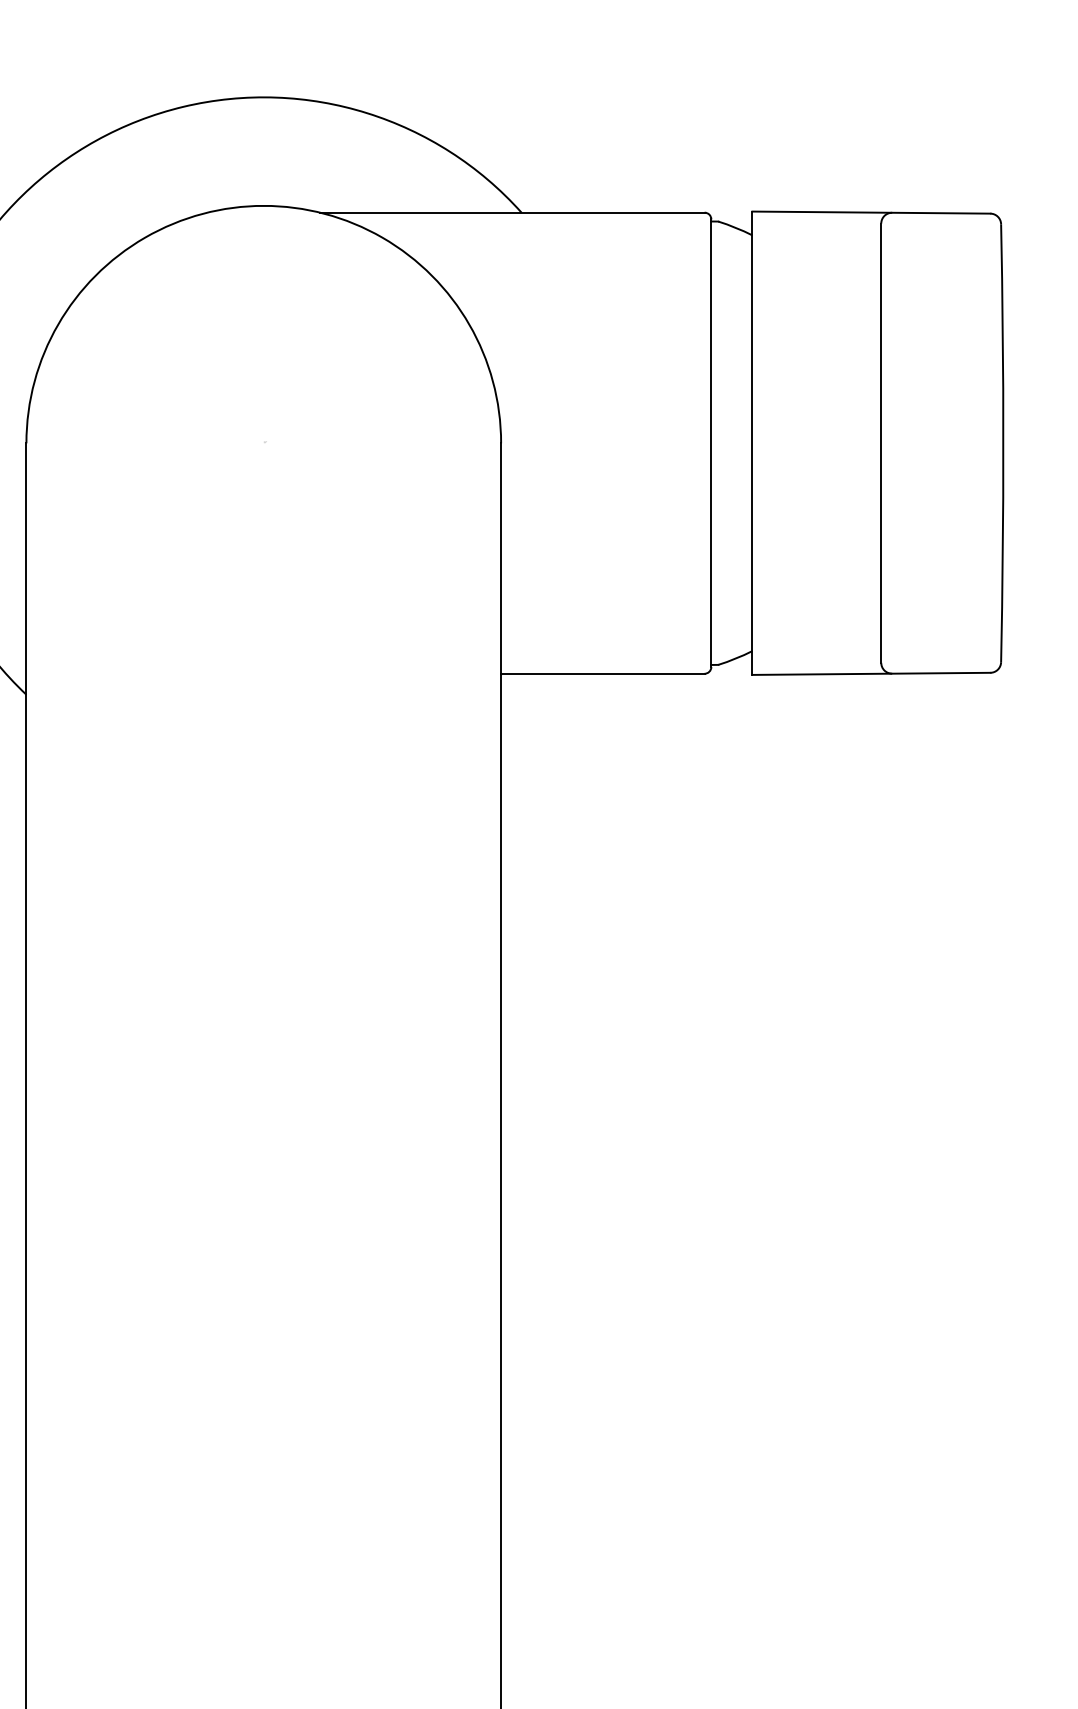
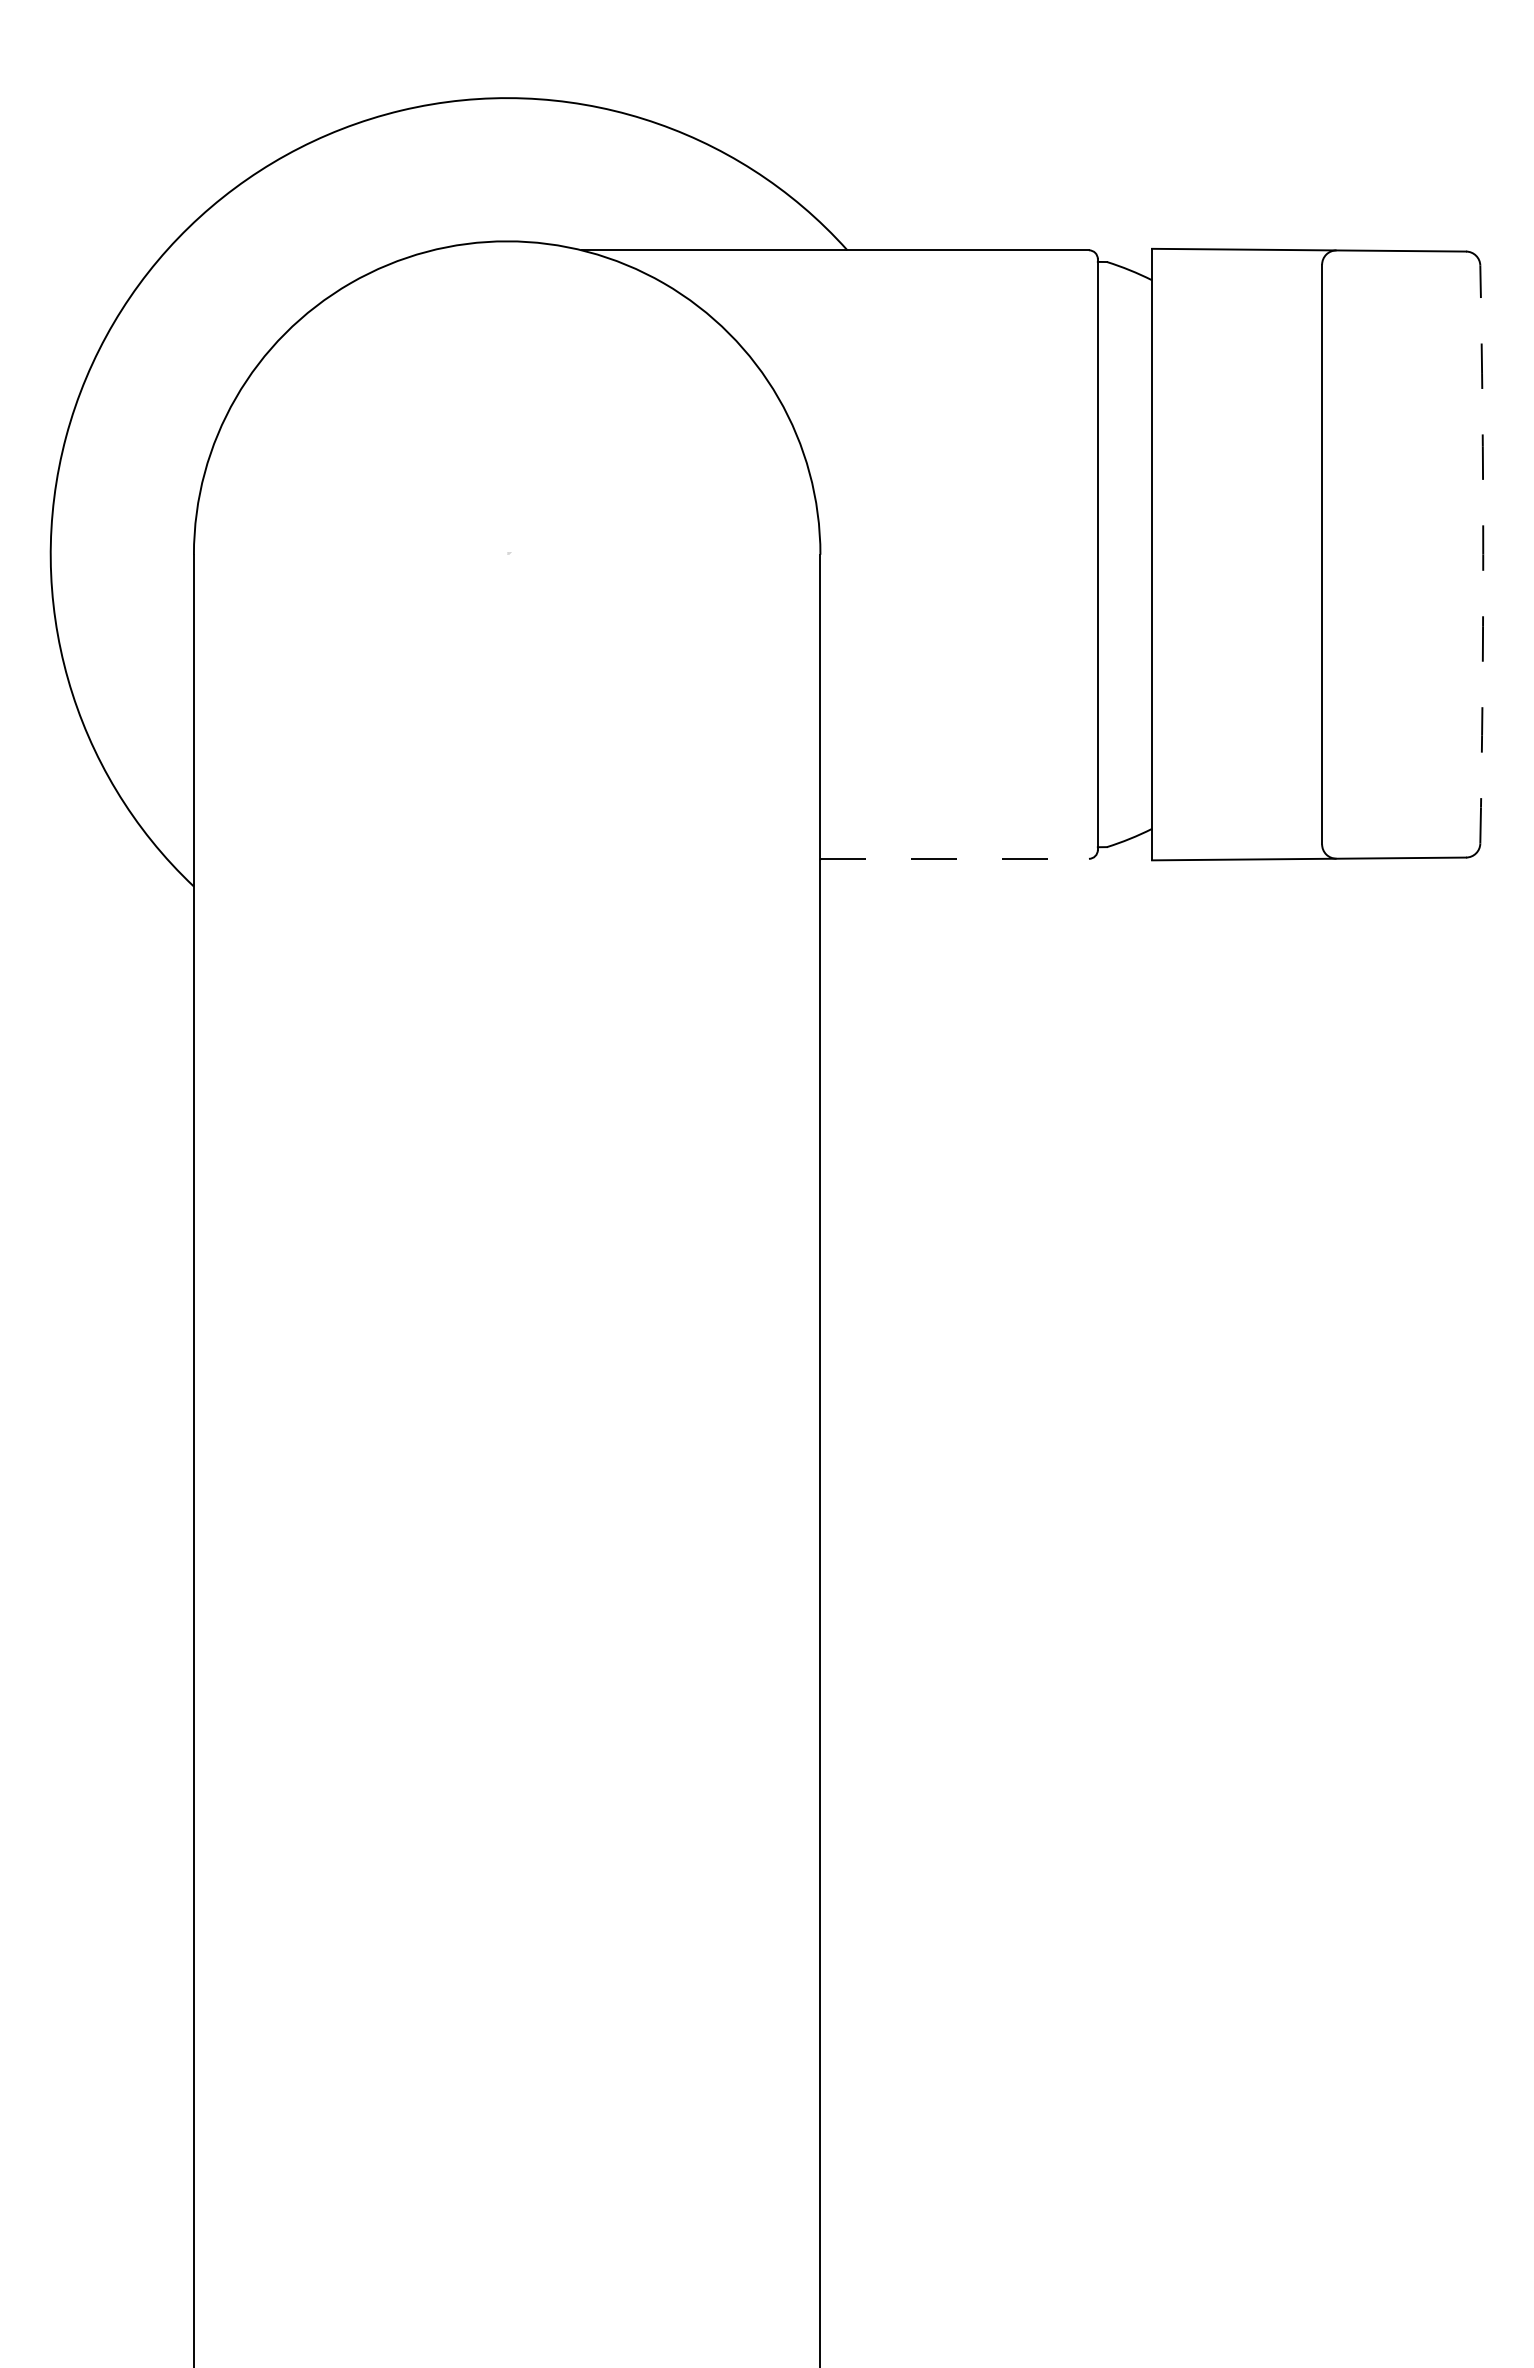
arc: (1003, 443) -> (1483, 554), solid -> dashed
line: (603, 673) -> (955, 858), solid -> dashed

